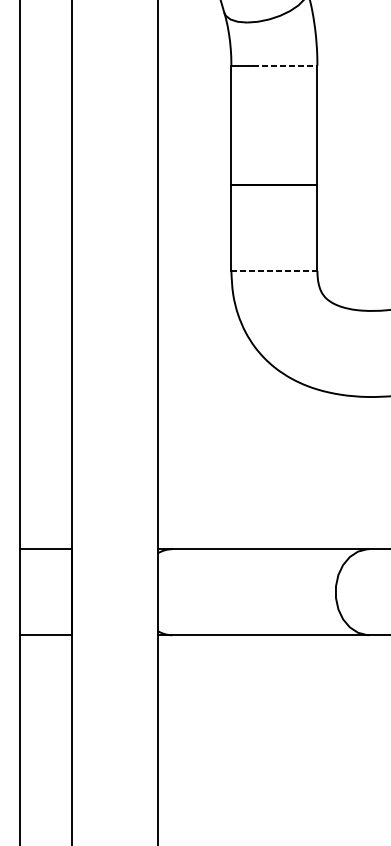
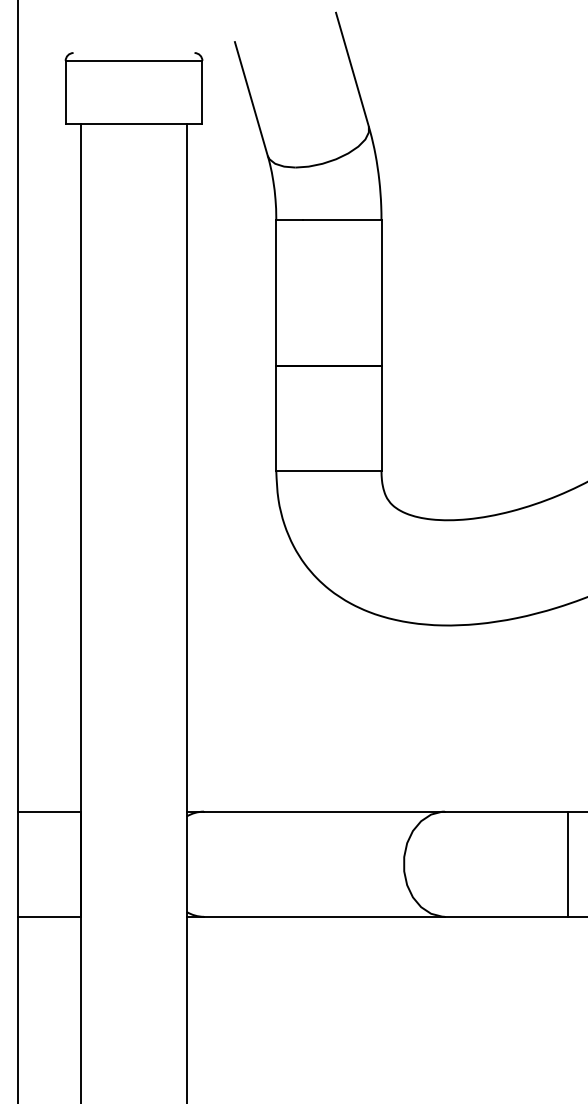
line: (285, 65) -> (342, 220), dashed -> solid
line: (274, 271) -> (328, 471), dashed -> solid

